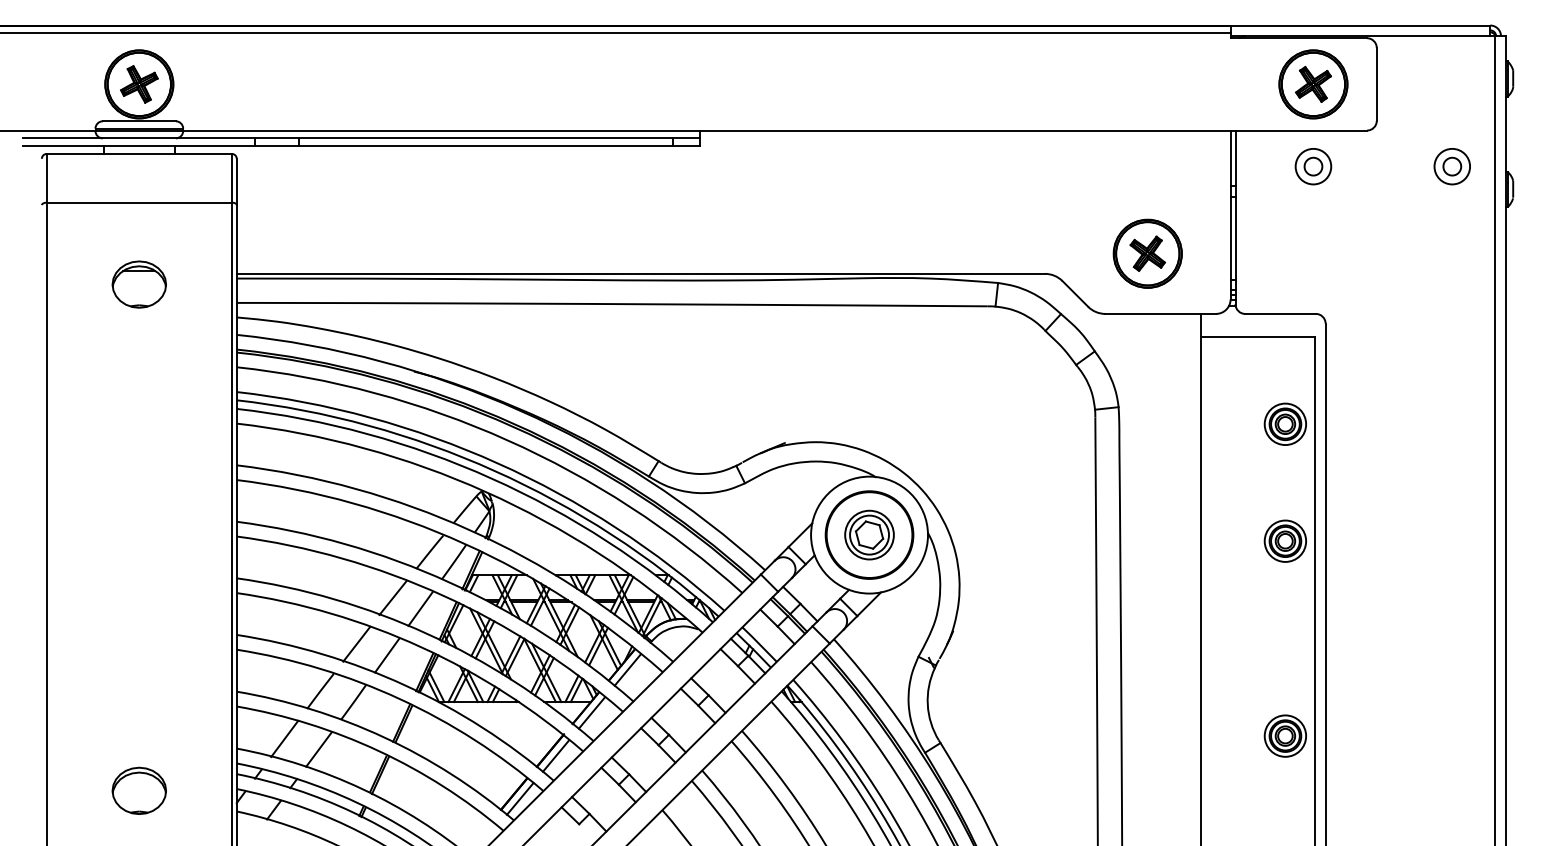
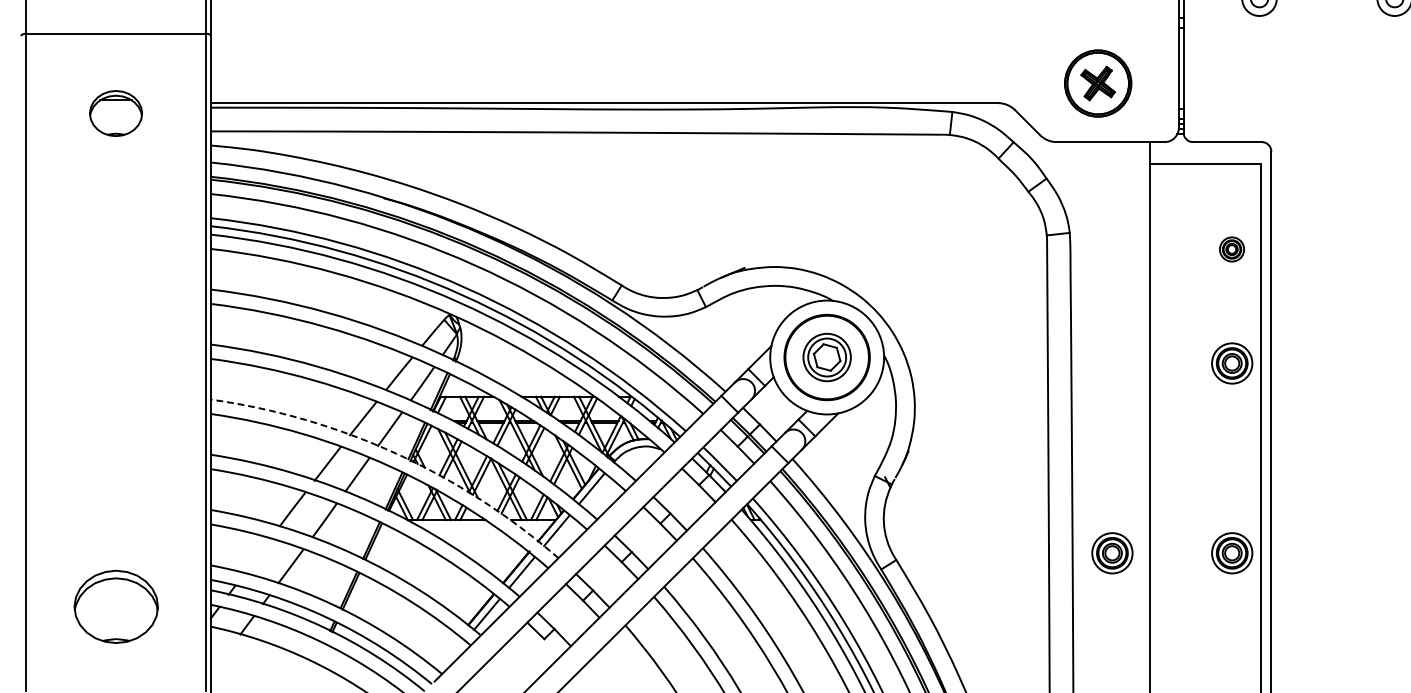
part: (1284, 423) -> (1231, 248), size x0.6
arc: (427, 633) -> (396, 453), solid -> dashed
part: (1161, 735) -> (1111, 552), added
line: (284, 738) -> (257, 555), removed
part: (138, 790) -> (115, 606), size x1.6

